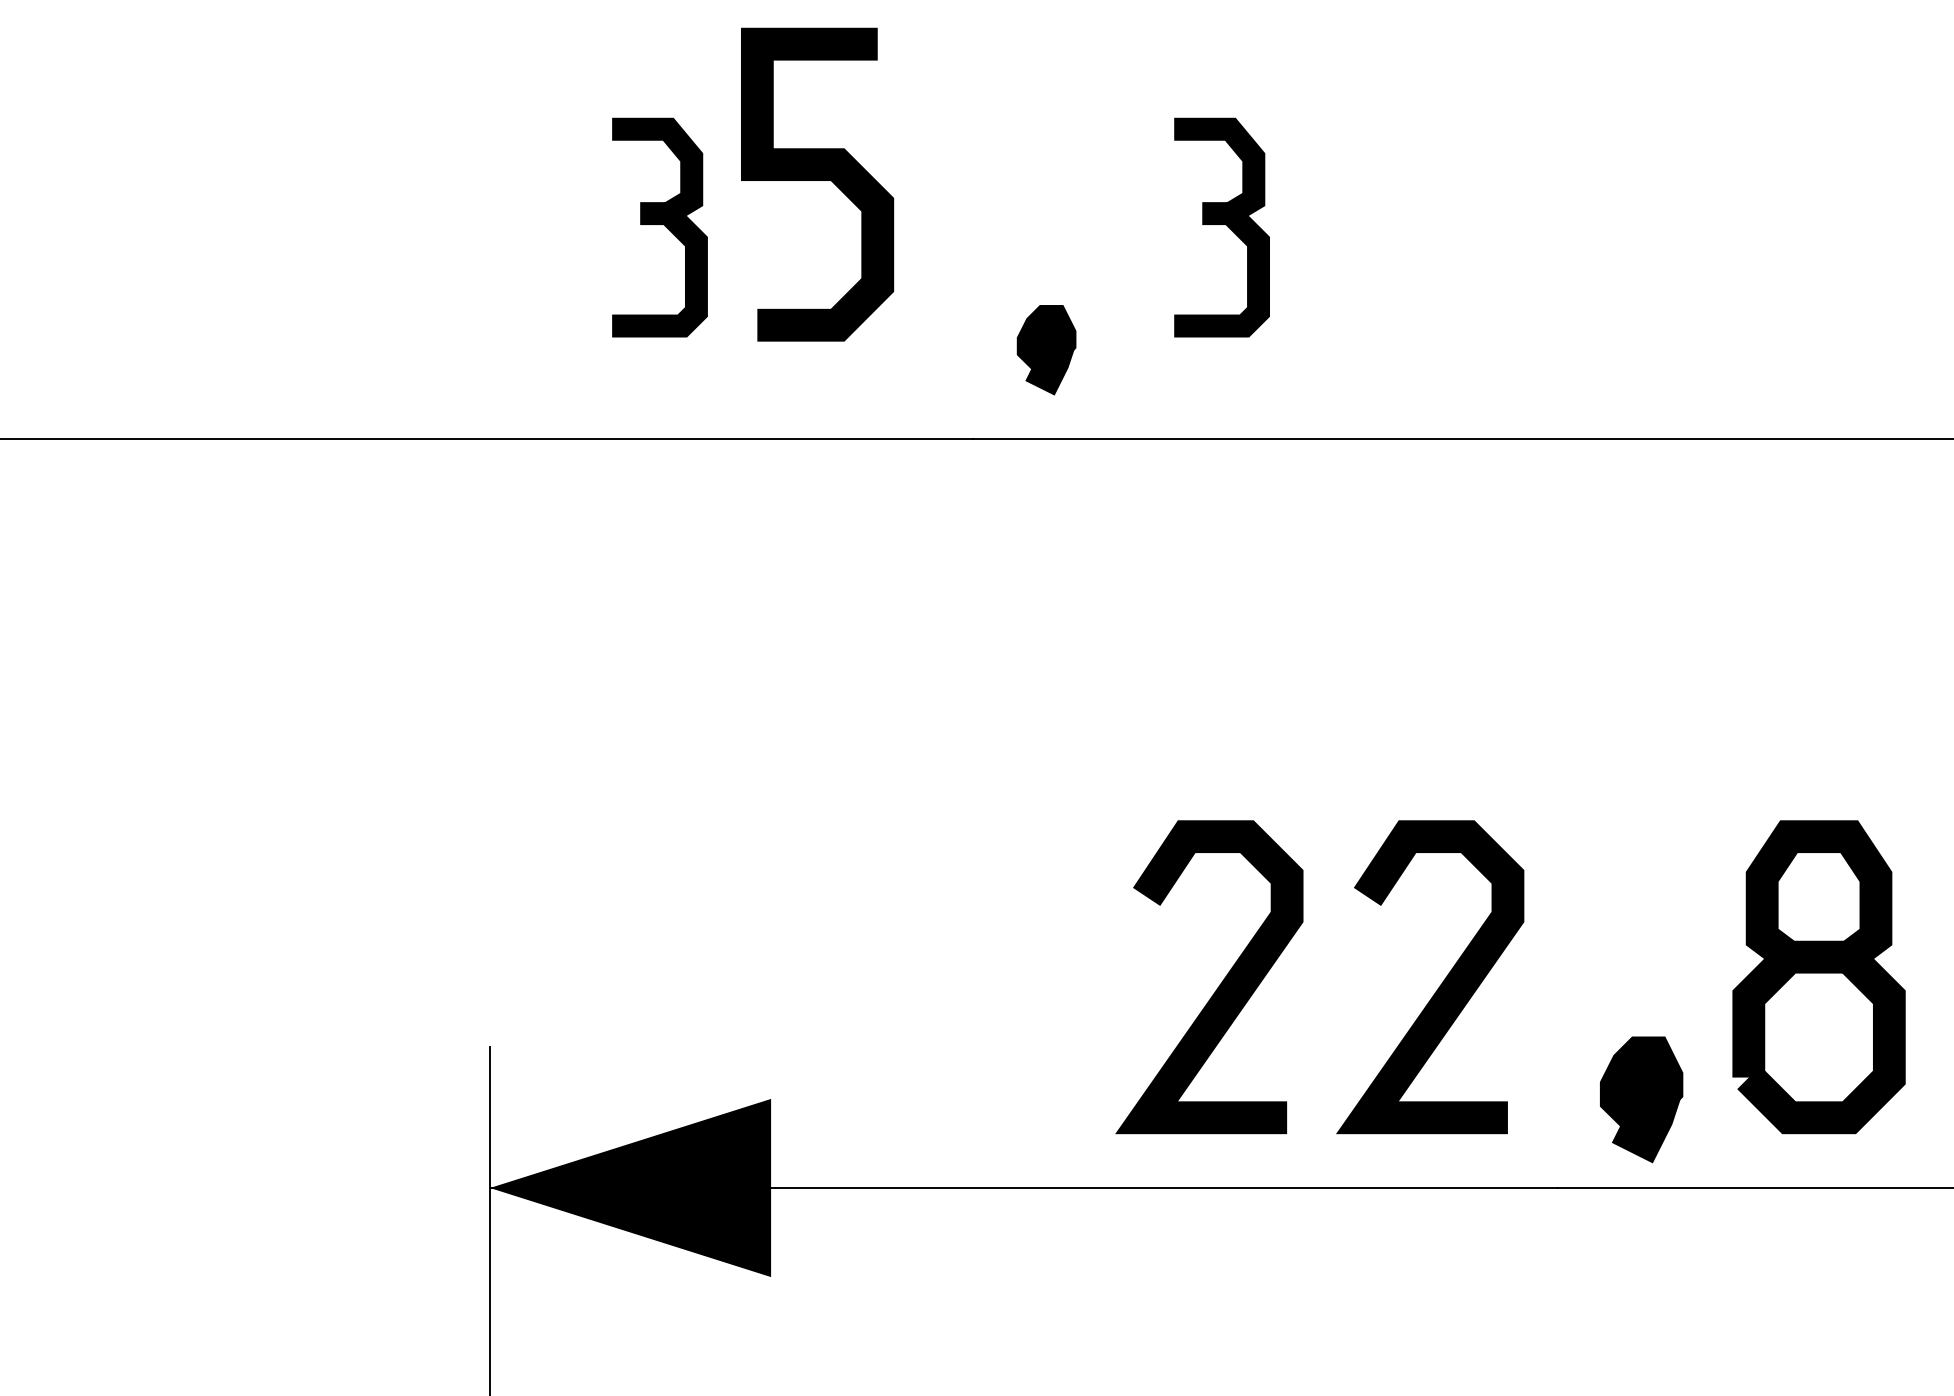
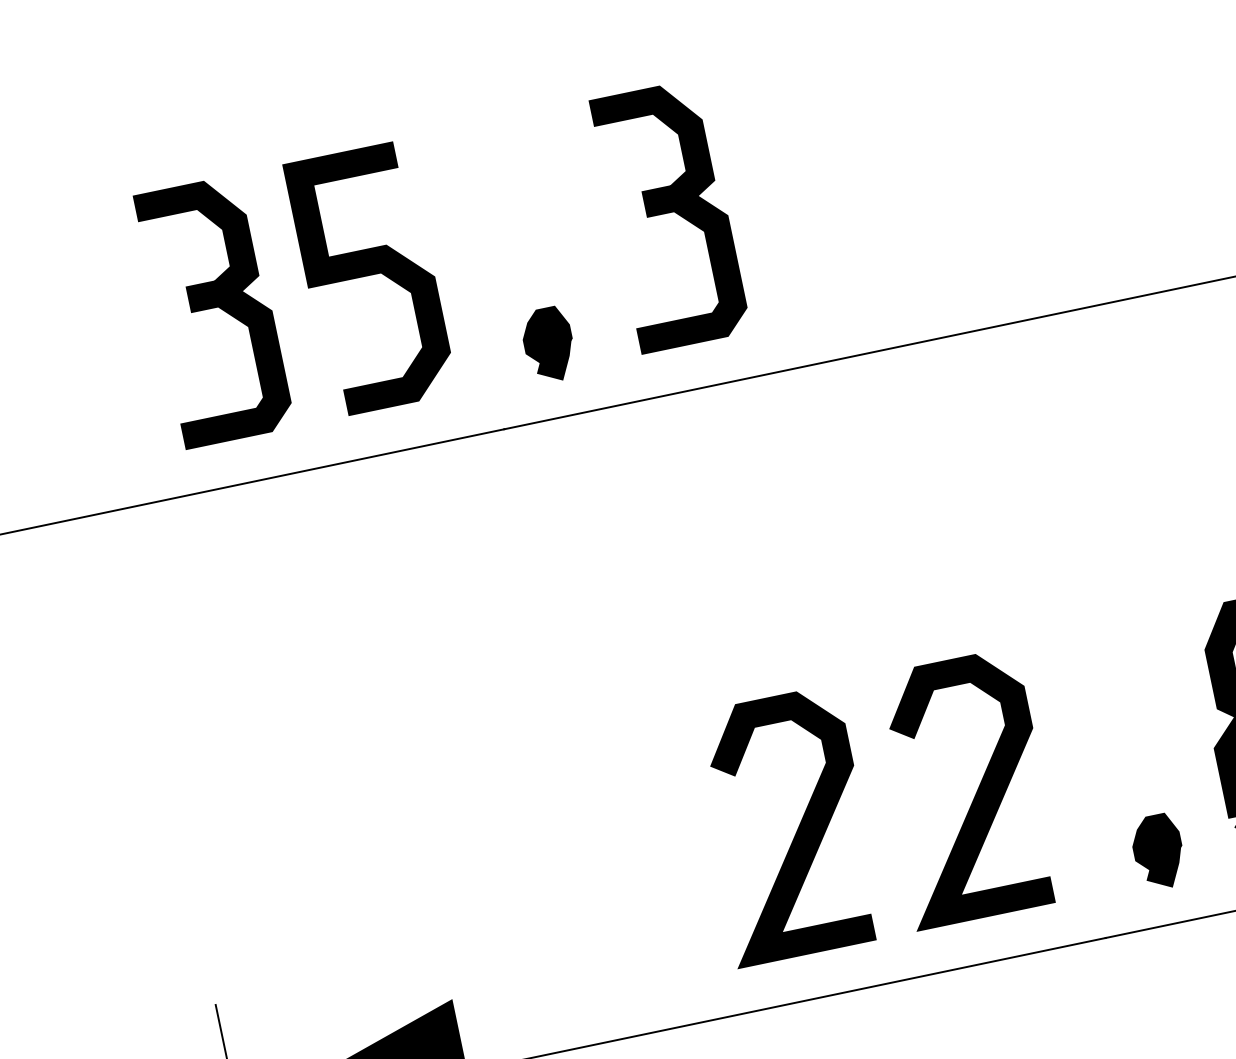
curve: (817, 180) -> (370, 275), moved
part: (659, 227) -> (214, 311), size x1.43
part: (1221, 227) -> (670, 216), size x1.43
part: (1641, 1099) -> (1158, 852), size x0.71

